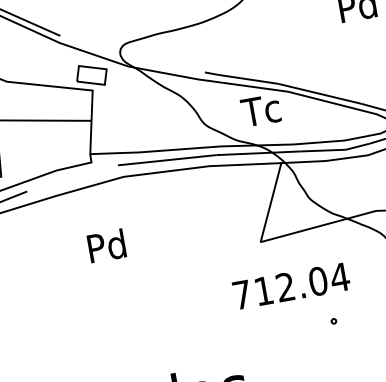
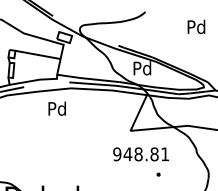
text: (260, 110) -> (141, 68), Tc -> Pd
text: (105, 245) -> (56, 108), moved
text: (291, 286) -> (141, 154), 712.04 -> 948.81

